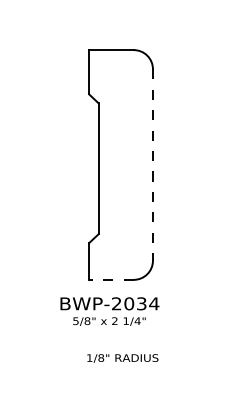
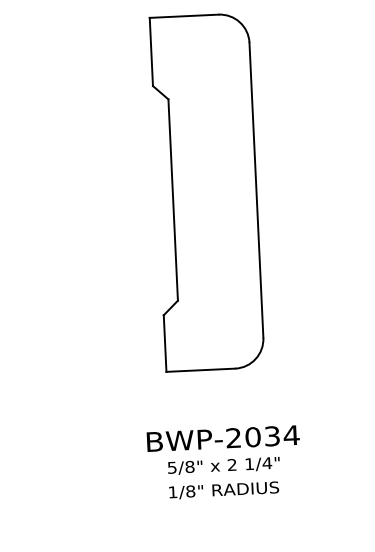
line: (152, 164) -> (255, 189), dashed -> solid
line: (110, 279) -> (199, 369), dashed -> solid
text: (109, 311) -> (223, 450), moved

